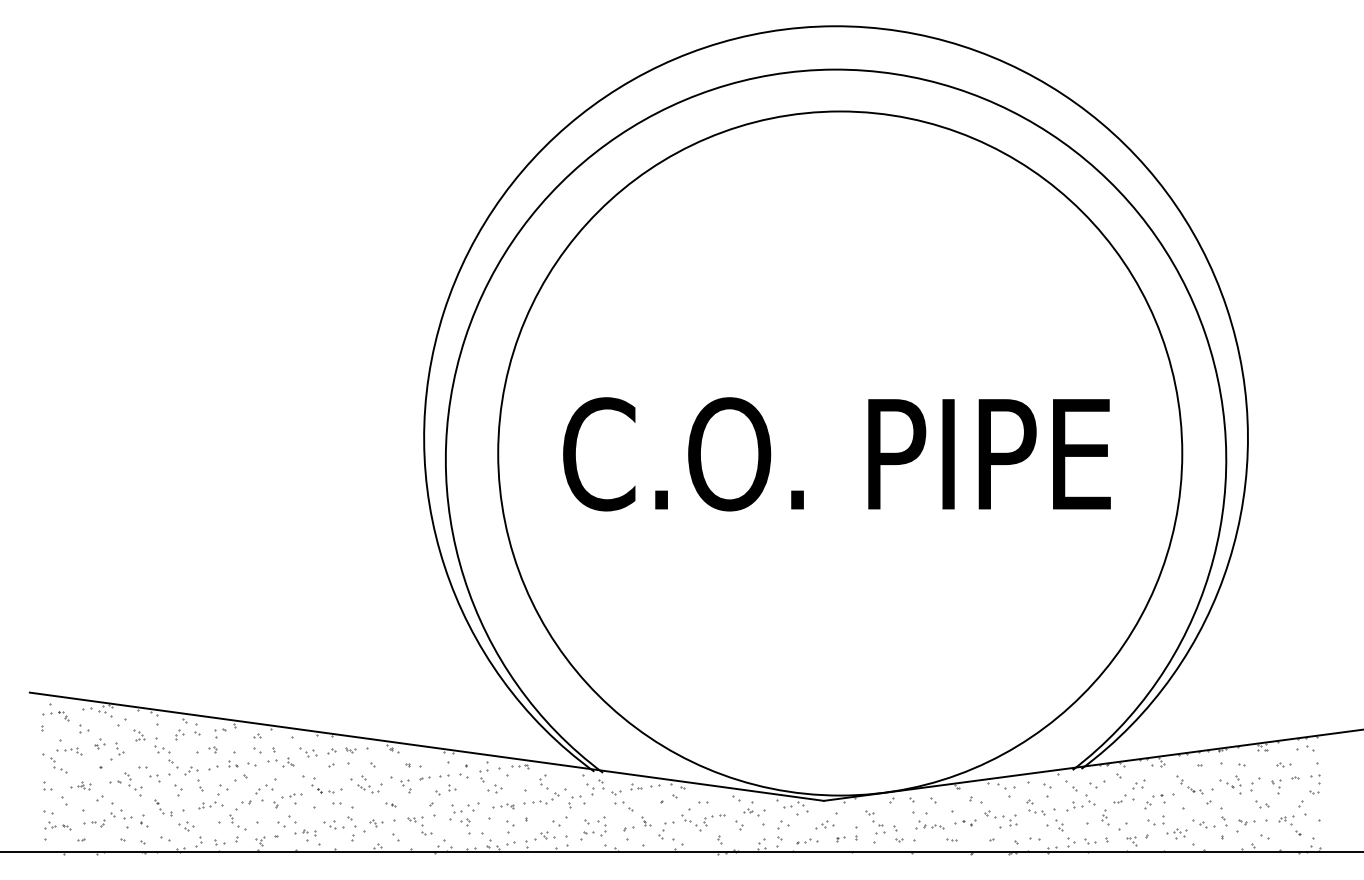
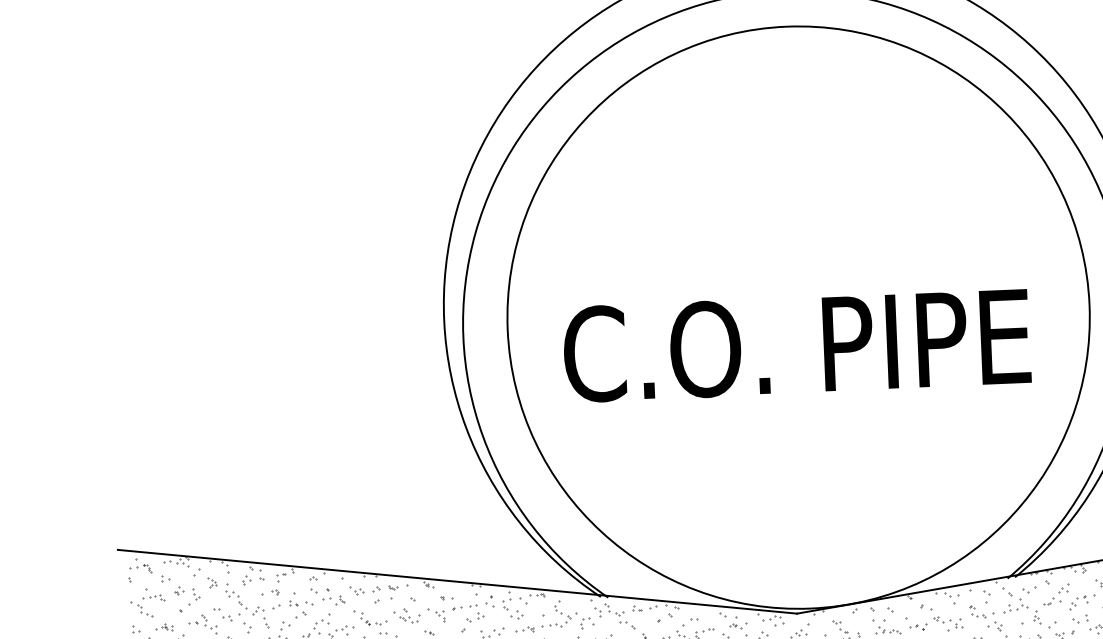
text: (836, 454) -> (796, 345), moved

